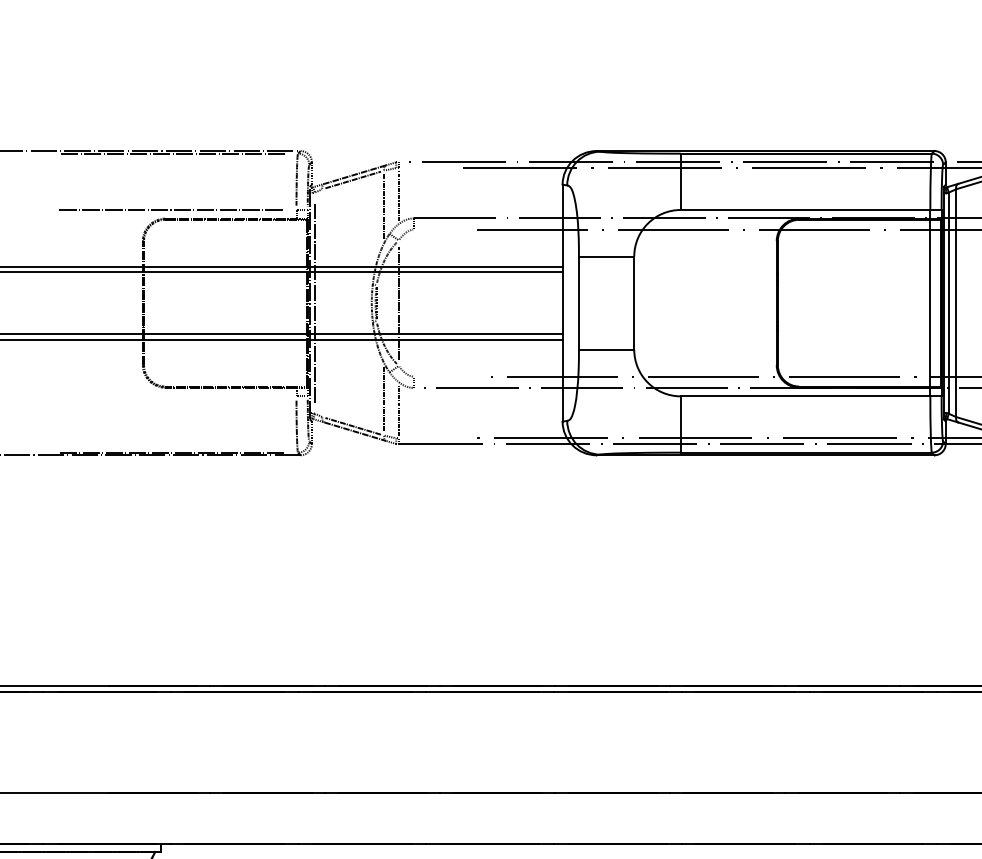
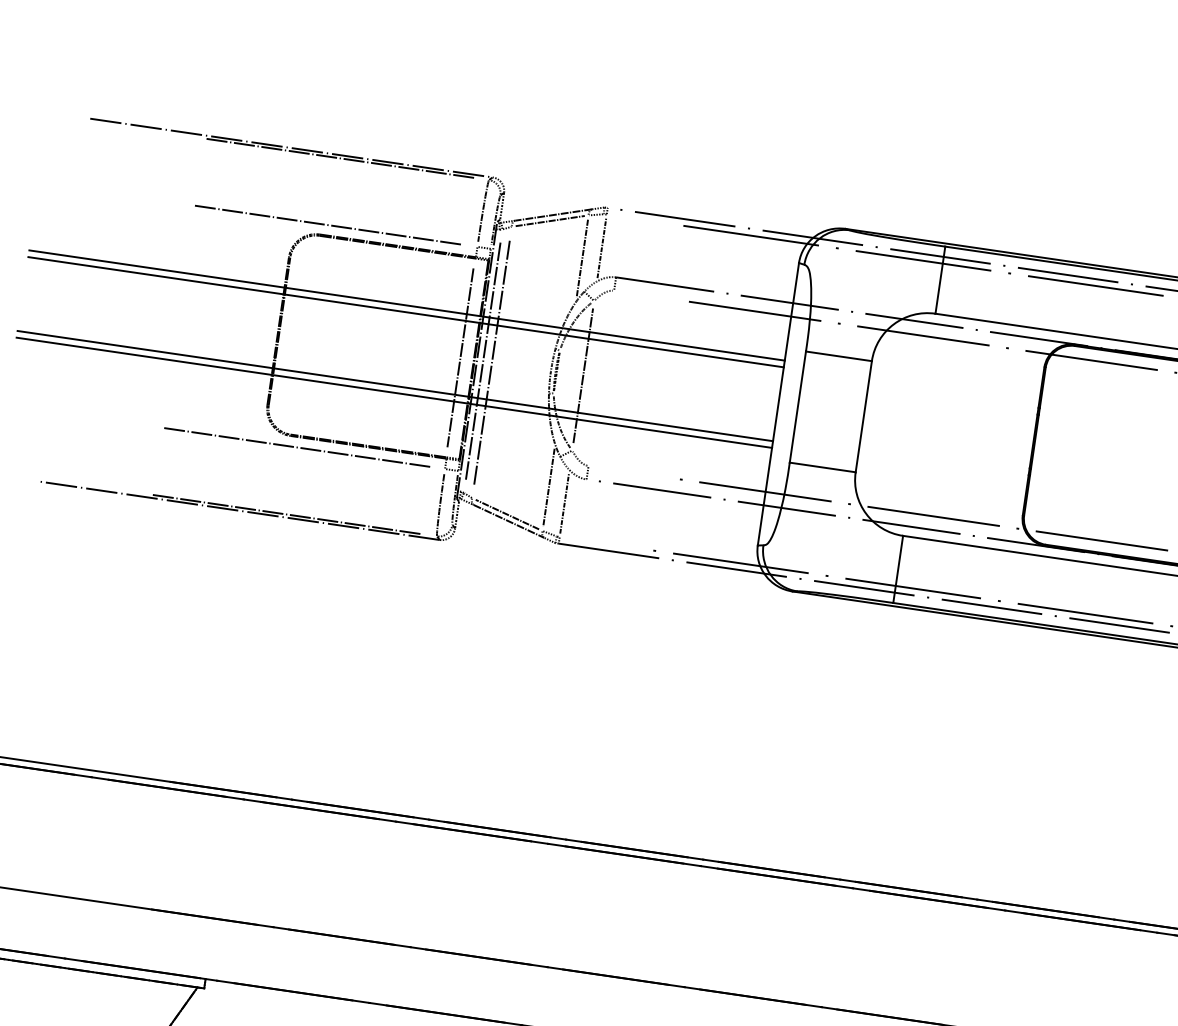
line: (322, 302) -> (492, 361), added
line: (295, 303) -> (460, 358), added
line: (171, 396) -> (296, 447), added

